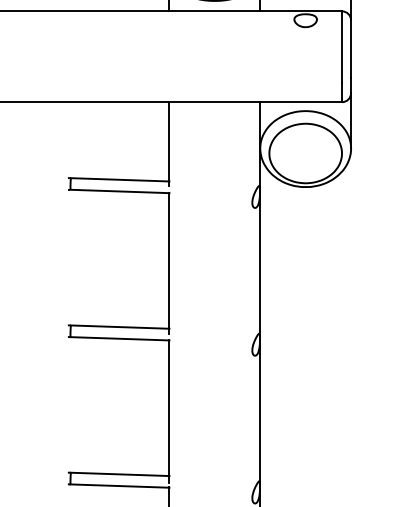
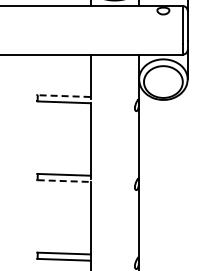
line: (118, 180) -> (63, 96), solid -> dashed
line: (120, 339) -> (64, 181), solid -> dashed

